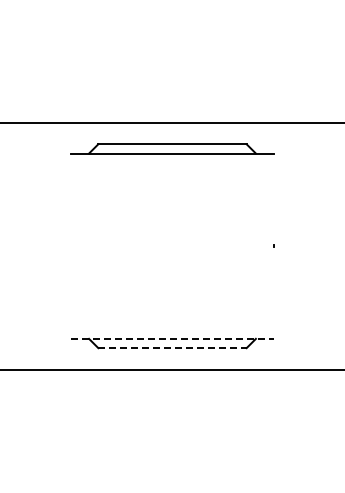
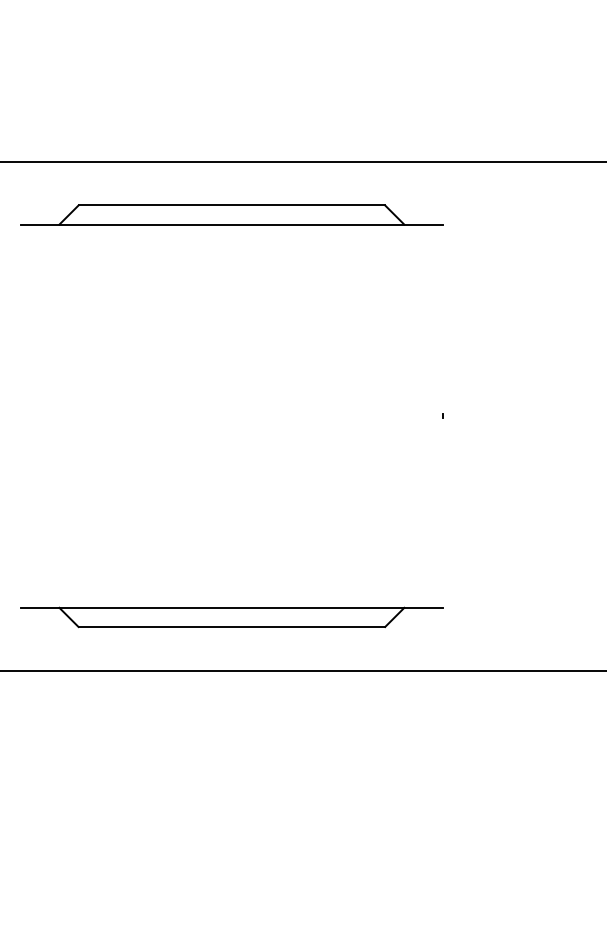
line: (172, 338) -> (231, 607), dashed -> solid
line: (172, 348) -> (231, 627), dashed -> solid

